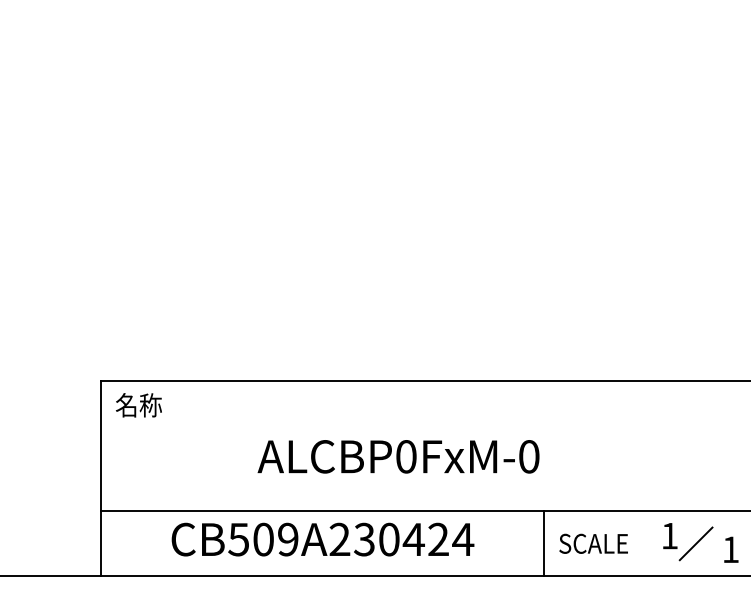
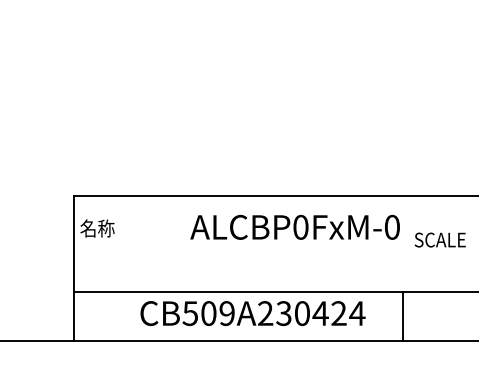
text: (138, 405) -> (97, 228), moved
text: (398, 456) -> (295, 227), moved
text: (322, 539) -> (252, 313), moved
text: (593, 543) -> (440, 239), moved

